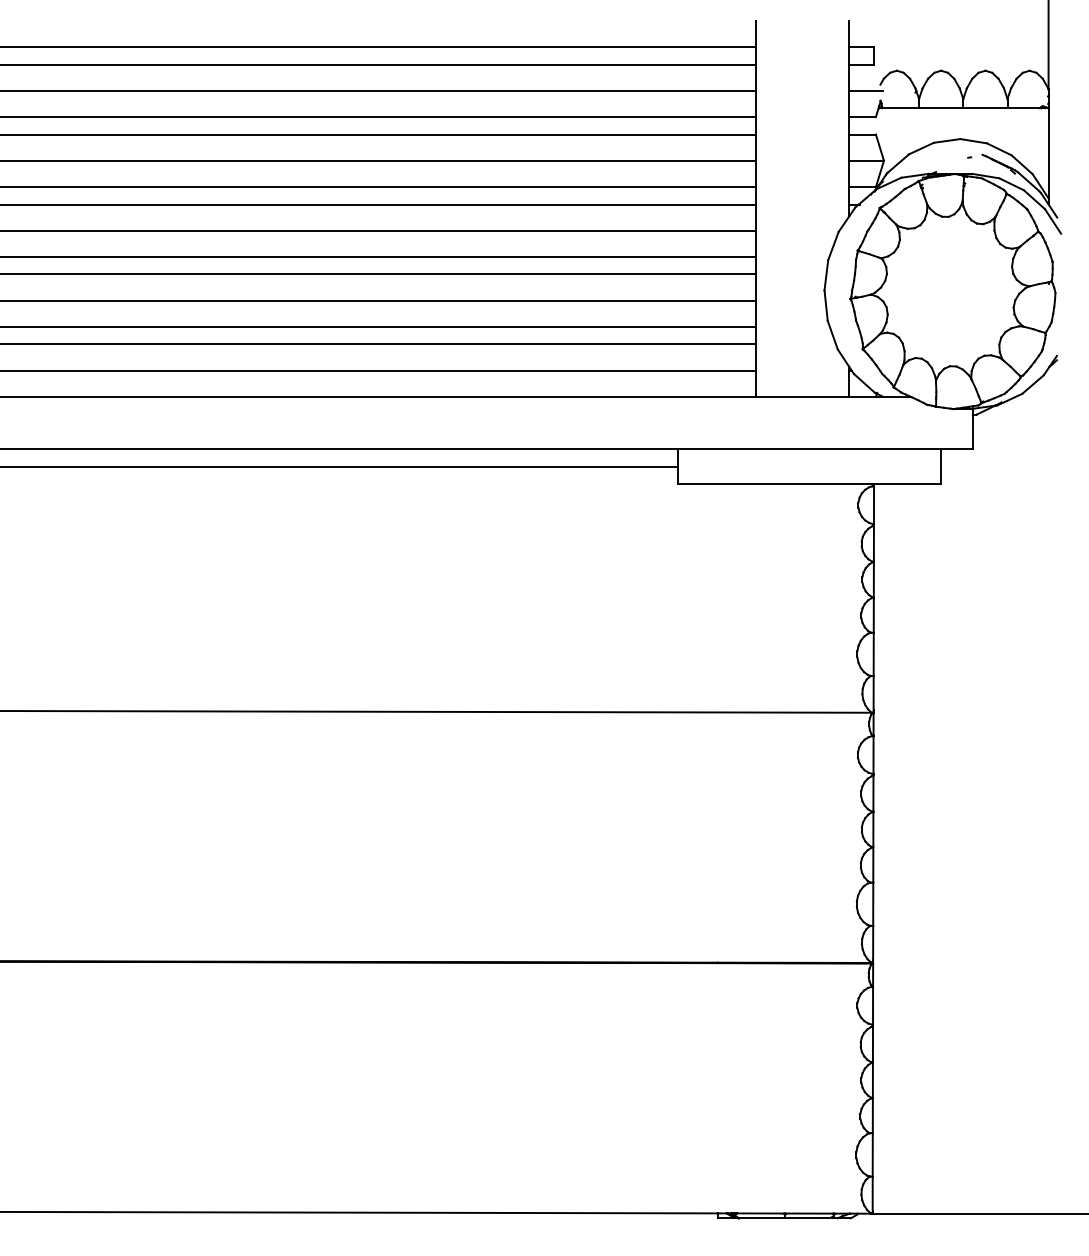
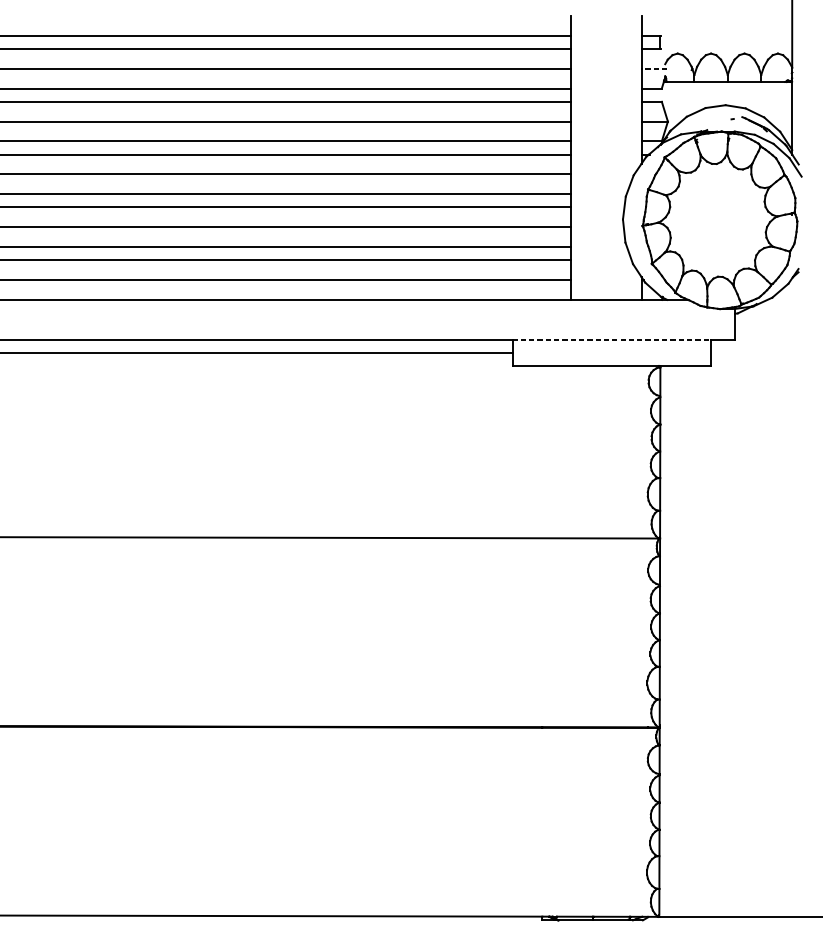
line: (866, 90) -> (654, 68), solid -> dashed
line: (809, 449) -> (611, 339), solid -> dashed

